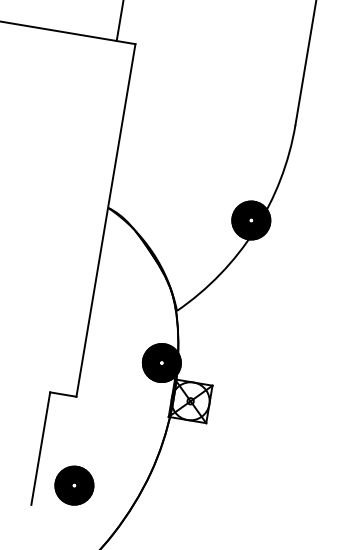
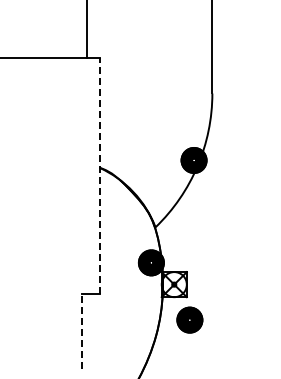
line: (105, 220) -> (99, 176), solid -> dashed
line: (40, 448) -> (81, 331), solid -> dashed
part: (74, 484) -> (189, 319), moved

